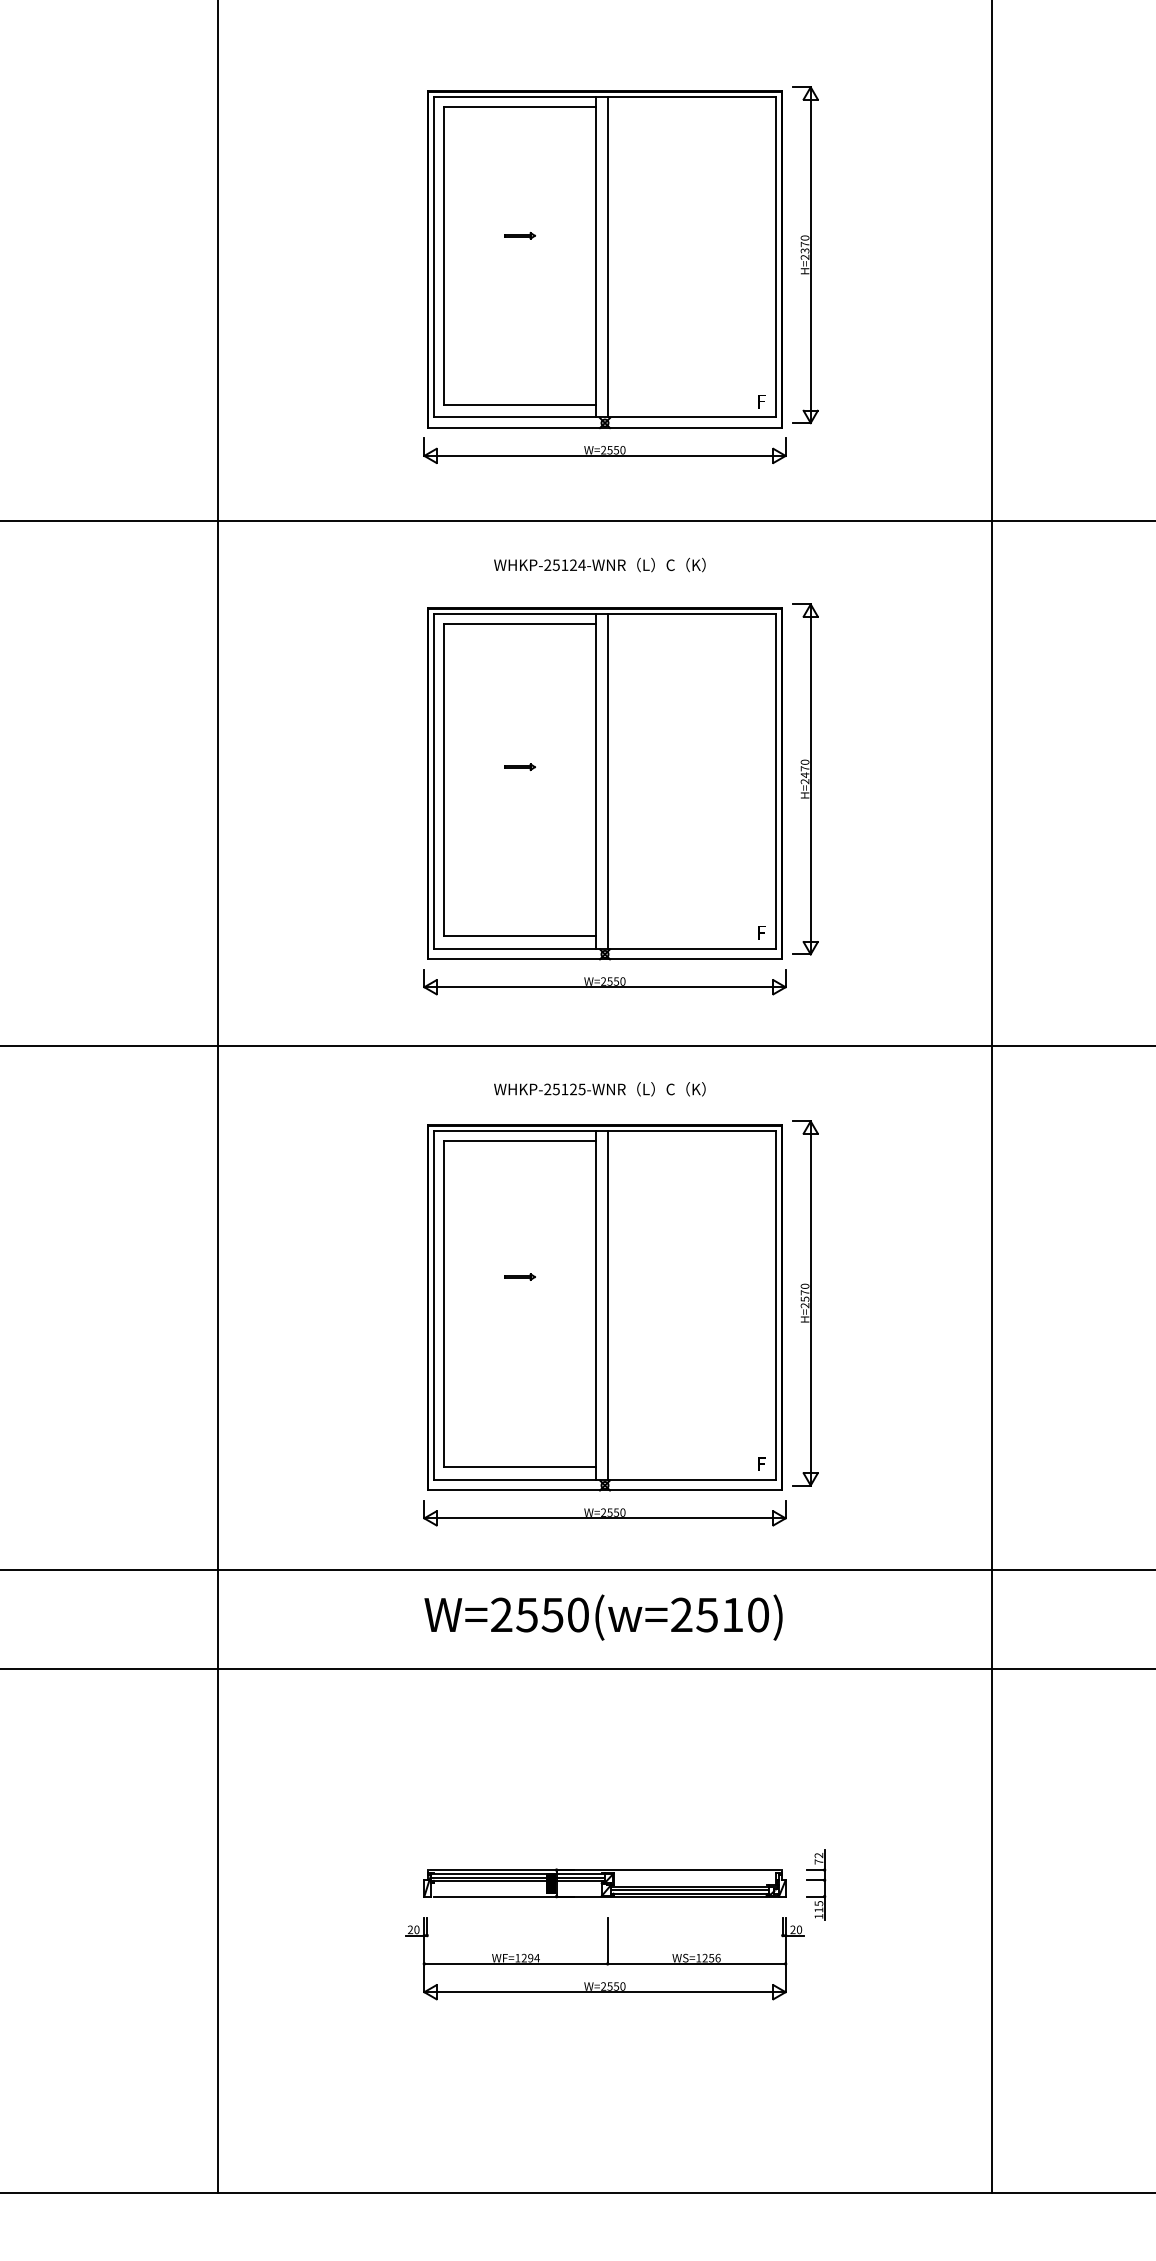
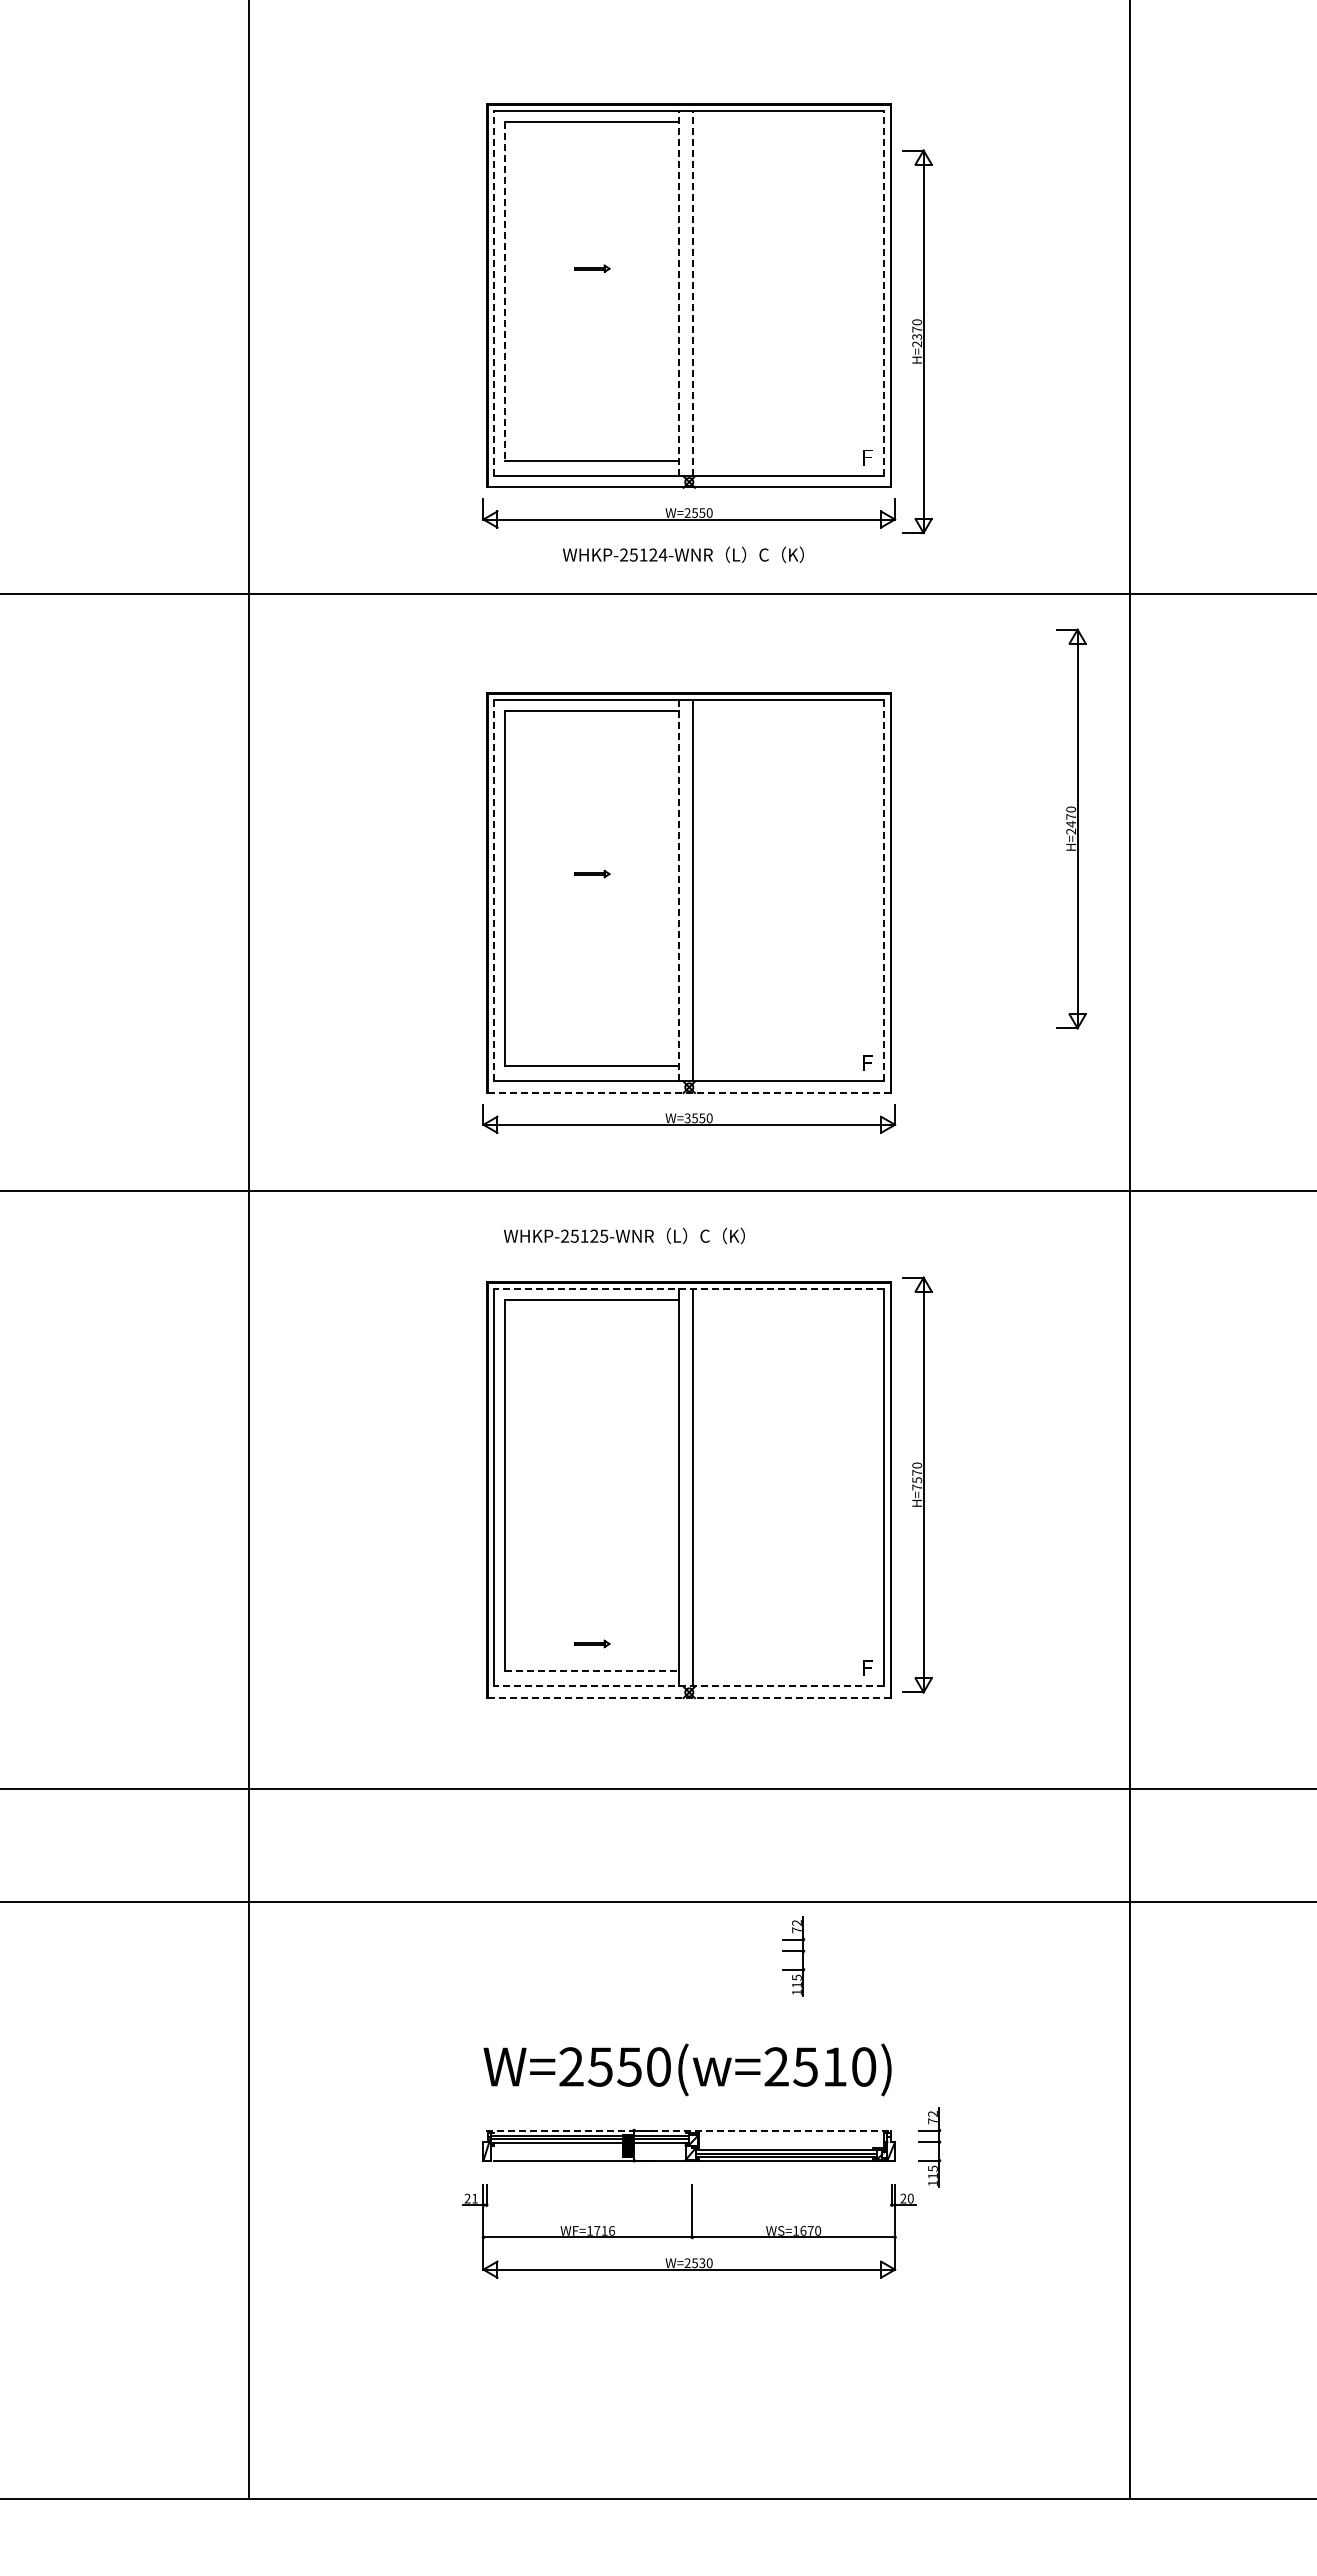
part: (805, 254) -> (917, 341), moved
line: (443, 255) -> (505, 291), solid -> dashed
line: (434, 256) -> (494, 292), solid -> dashed
line: (596, 256) -> (679, 292), solid -> dashed
line: (607, 256) -> (692, 292), solid -> dashed
line: (776, 256) -> (884, 292), solid -> dashed
text: (599, 564) -> (683, 554), moved
part: (805, 778) -> (1071, 828), moved
line: (434, 780) -> (494, 889), solid -> dashed
line: (596, 780) -> (679, 889), solid -> dashed
line: (776, 780) -> (884, 889), solid -> dashed
line: (604, 958) -> (688, 1092), solid -> dashed
text: (603, 981) -> (687, 1118), W=2550 -> W=3550
text: (599, 1088) -> (624, 1235), moved
line: (605, 1130) -> (689, 1288), solid -> dashed
part: (520, 1276) -> (592, 1643), moved
text: (804, 1305) -> (916, 1487), H=2570 -> H=7570
line: (520, 1467) -> (592, 1671), solid -> dashed
line: (605, 1479) -> (689, 1685), solid -> dashed
line: (604, 1489) -> (688, 1697), solid -> dashed
part: (605, 1512) -> (689, 1723), removed
text: (603, 1617) -> (687, 2069), moved
part: (696, 1717) -> (793, 1956), added
line: (605, 1870) -> (689, 2130), solid -> dashed
text: (416, 1929) -> (474, 2198), 20 -> 21
text: (530, 1957) -> (604, 2230), WF=1294 -> WF=1716
text: (711, 1957) -> (810, 2230), WS=1256 -> WS=1670
text: (616, 1985) -> (702, 2262), W=2550 -> W=2530

